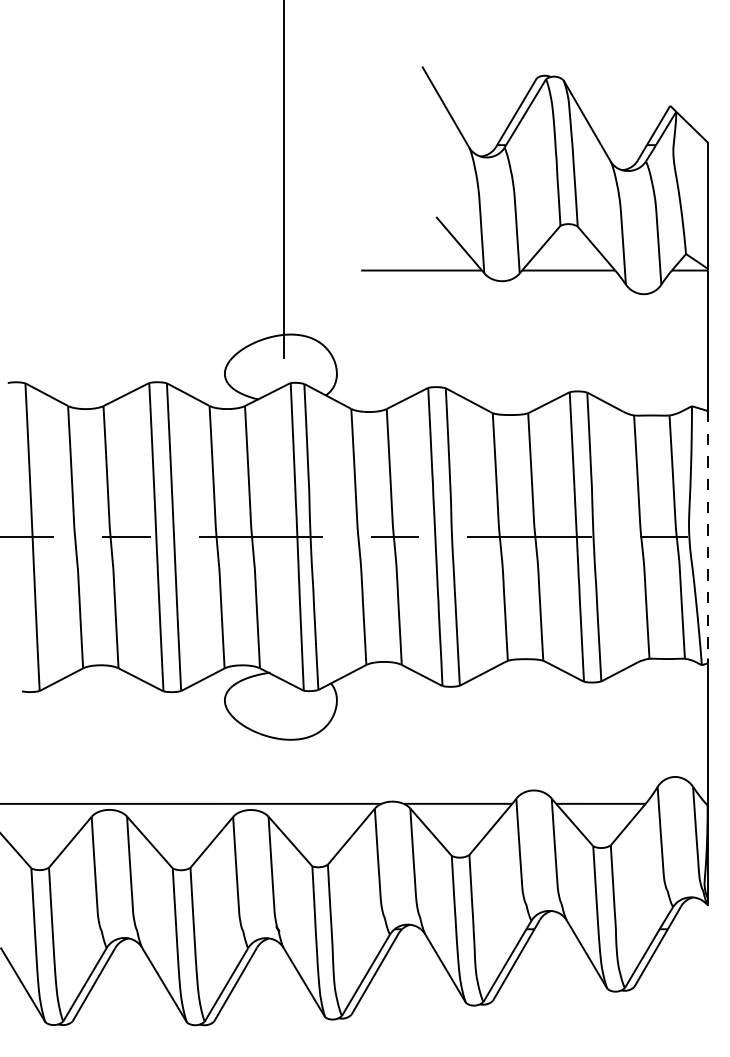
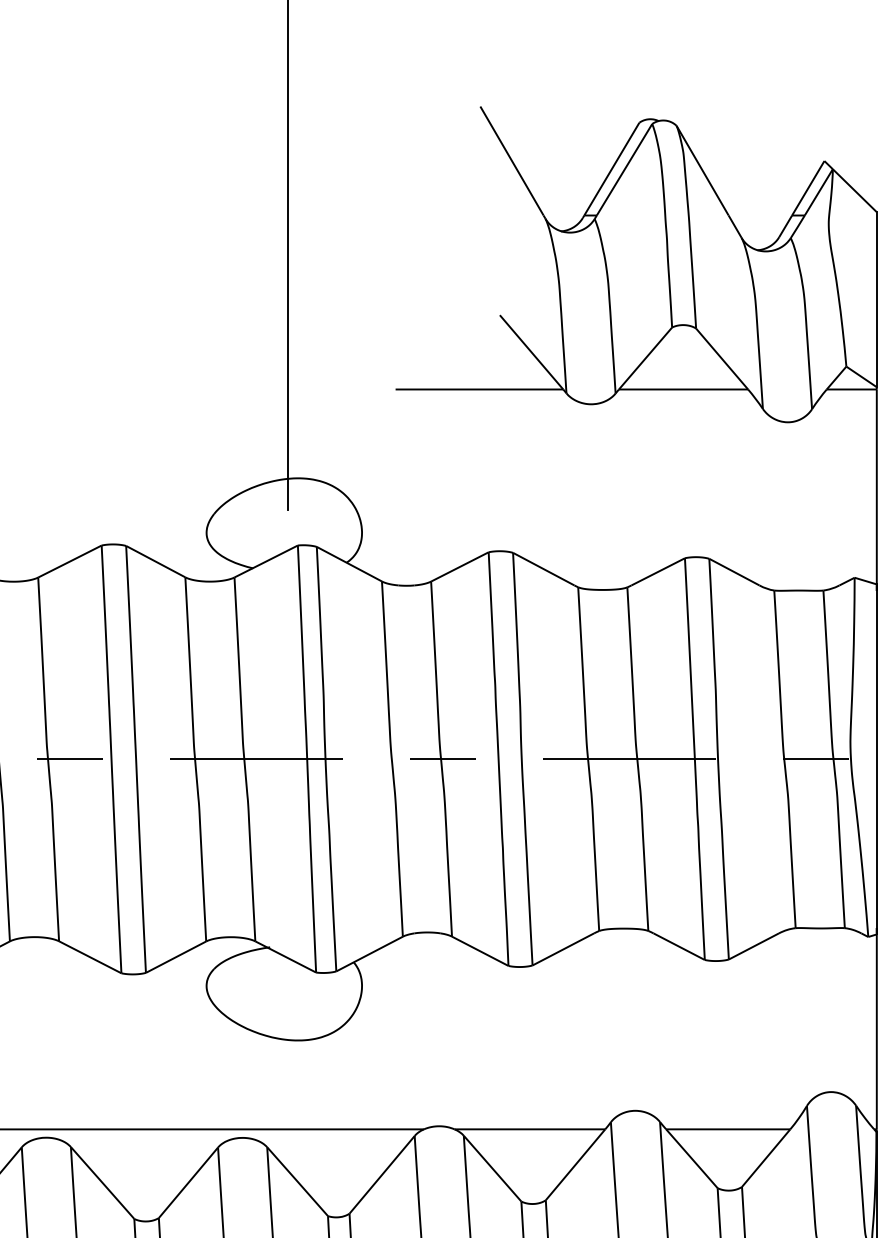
line: (707, 537) -> (876, 759), dashed -> solid

